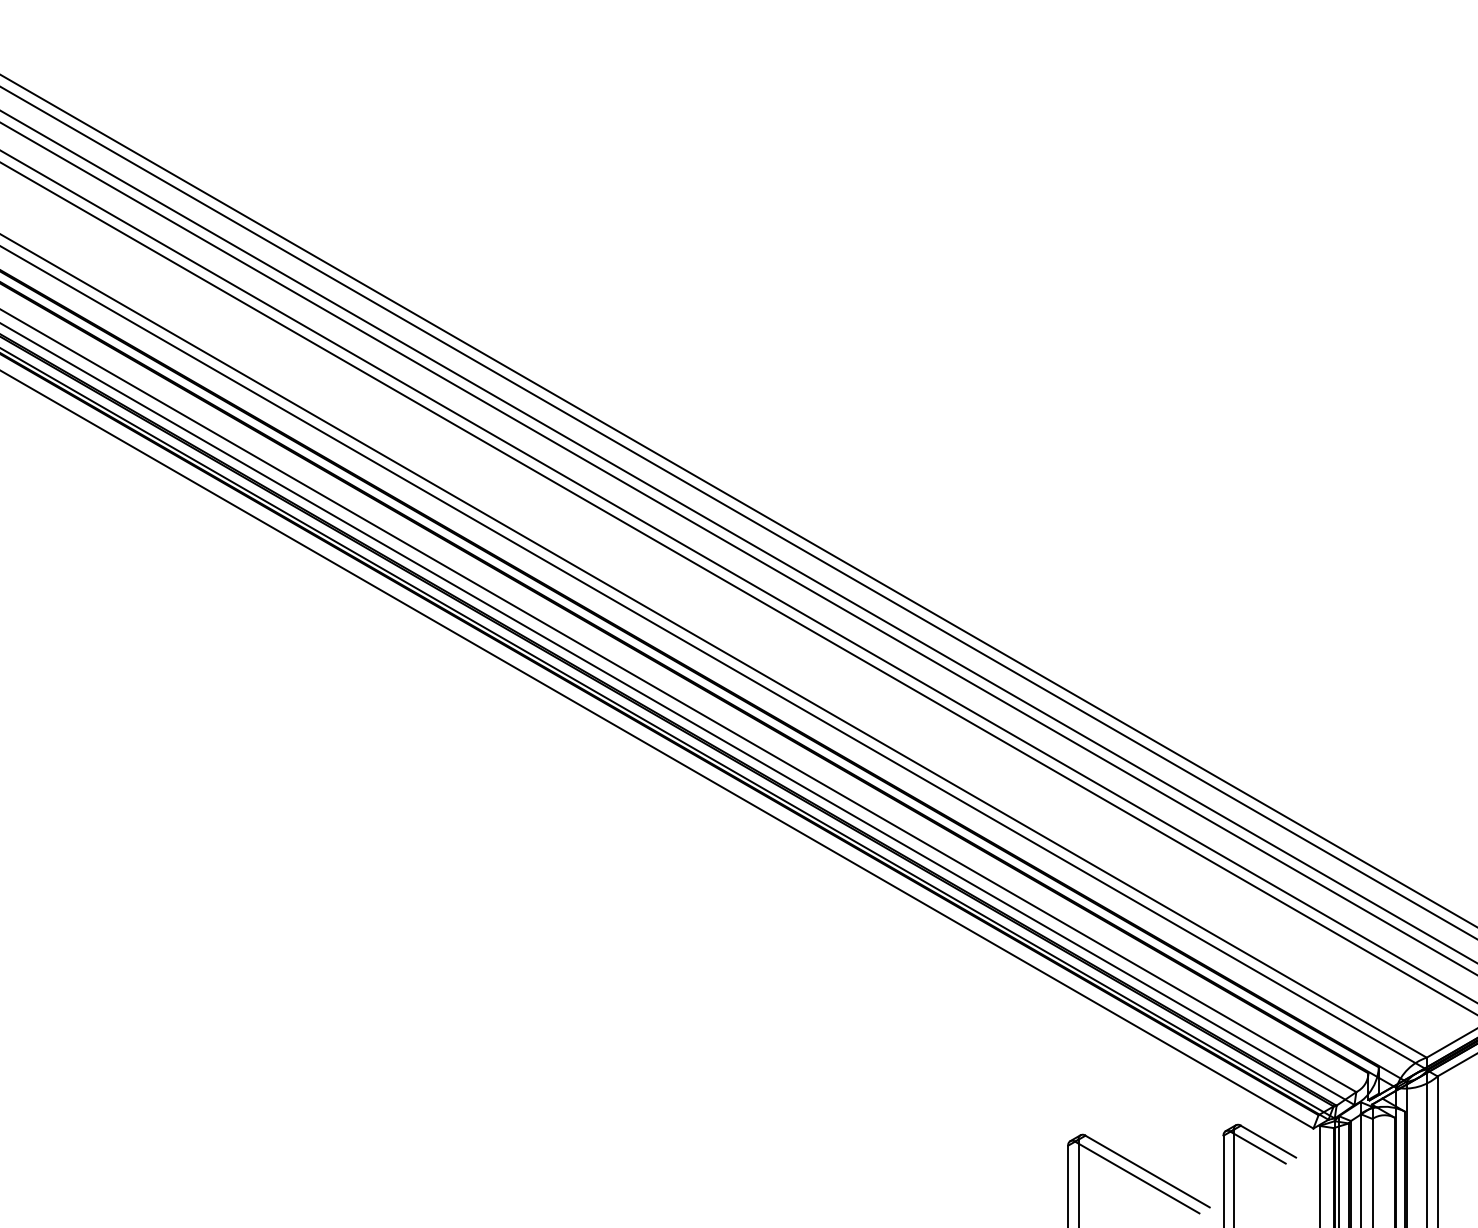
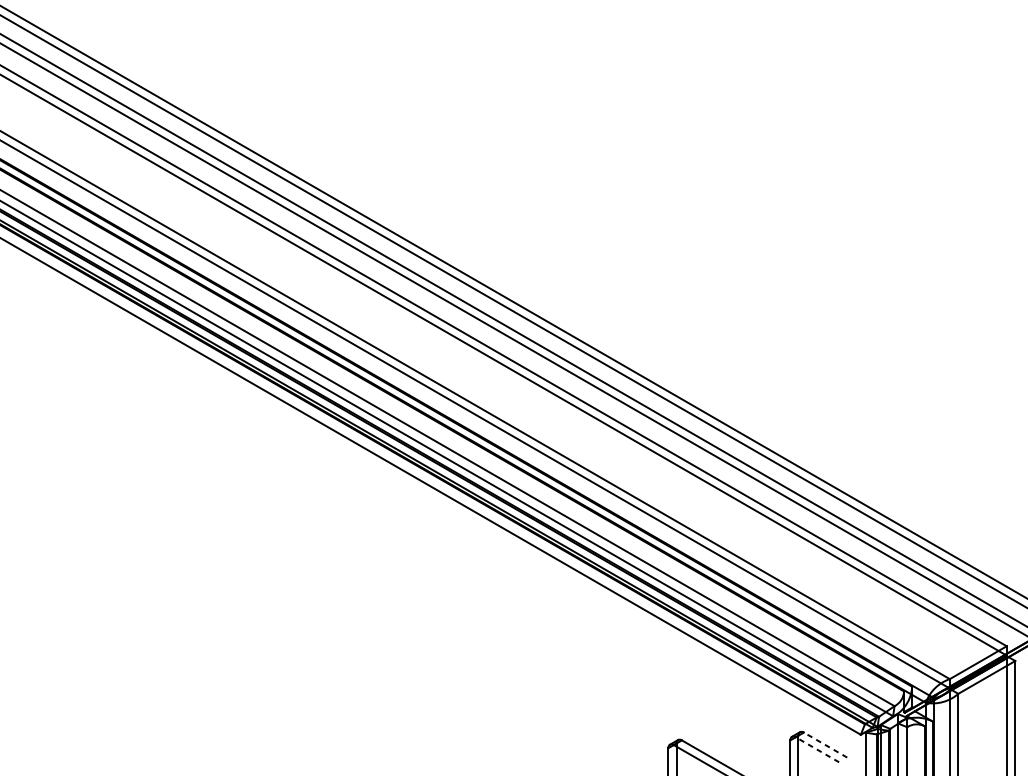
line: (1268, 1141) -> (825, 744), solid -> dashed
line: (1258, 1147) -> (817, 749), solid -> dashed

